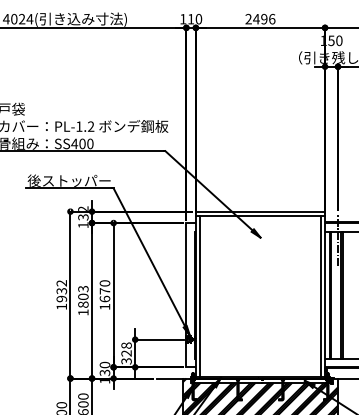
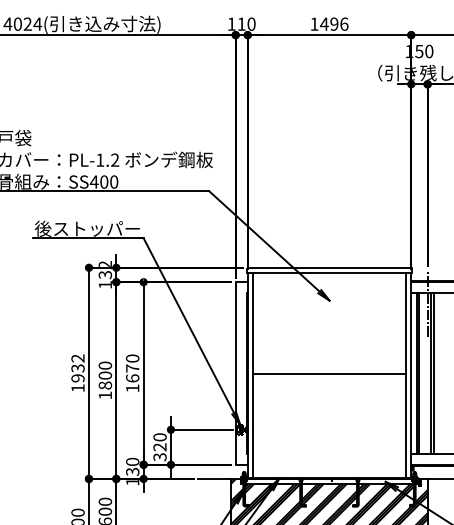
text: (248, 18) -> (314, 23), 2496 -> 1496
text: (82, 288) -> (104, 365), 1803 -> 1800
line: (260, 295) -> (329, 373), added
text: (126, 345) -> (159, 437), 328 -> 320

